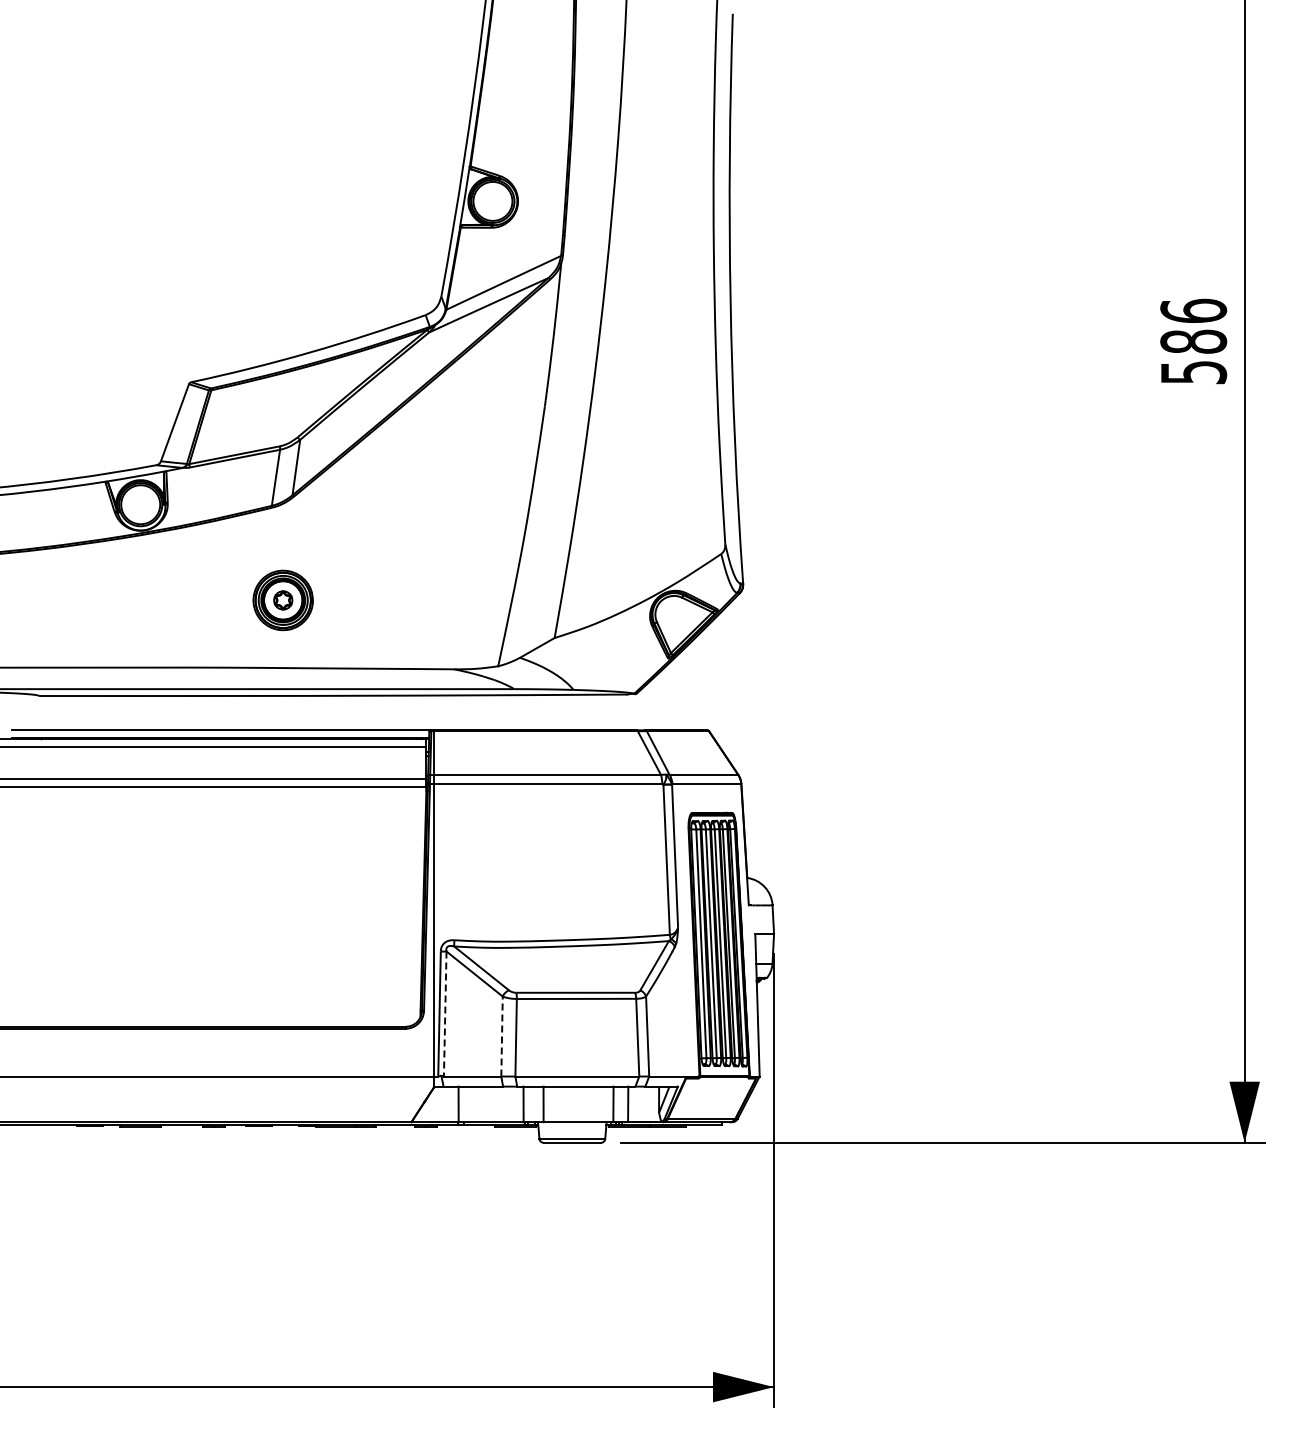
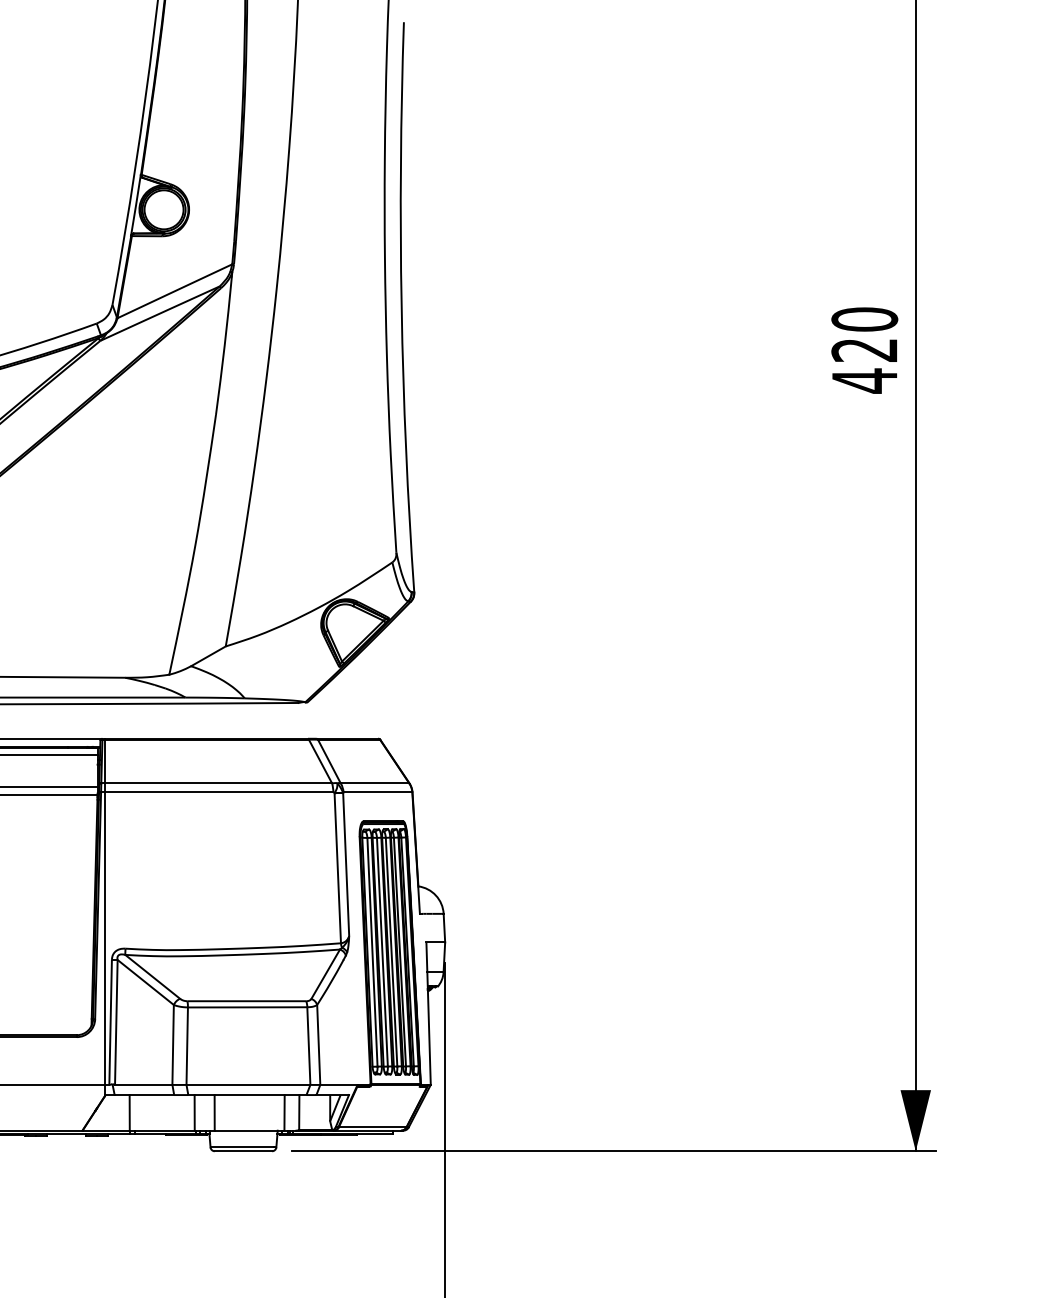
text: (1193, 341) -> (864, 349), 586 -> 420
line: (445, 1013) -> (116, 1021), dashed -> solid
line: (502, 1035) -> (173, 1043), dashed -> solid

